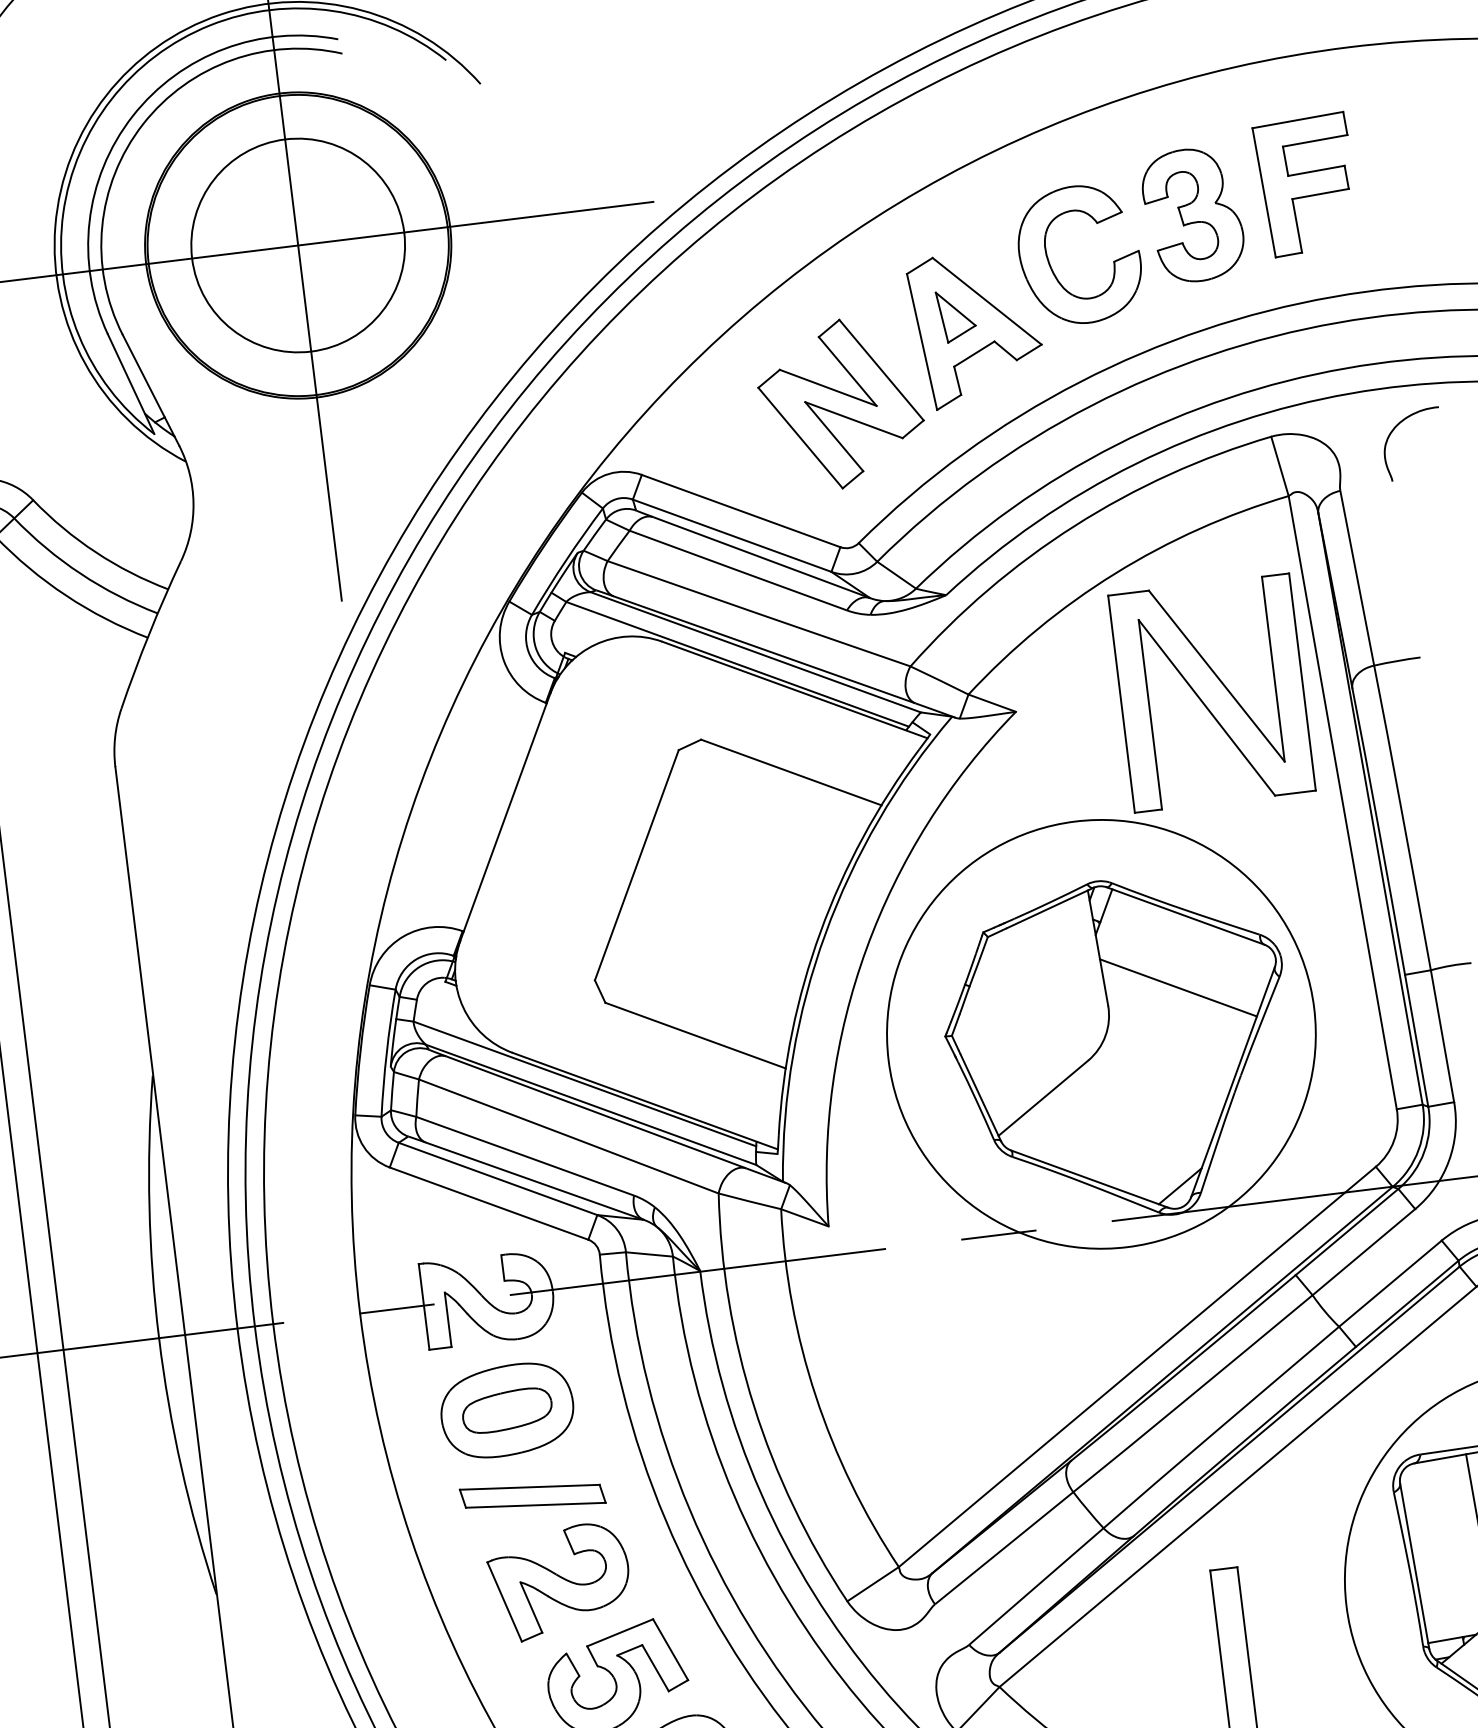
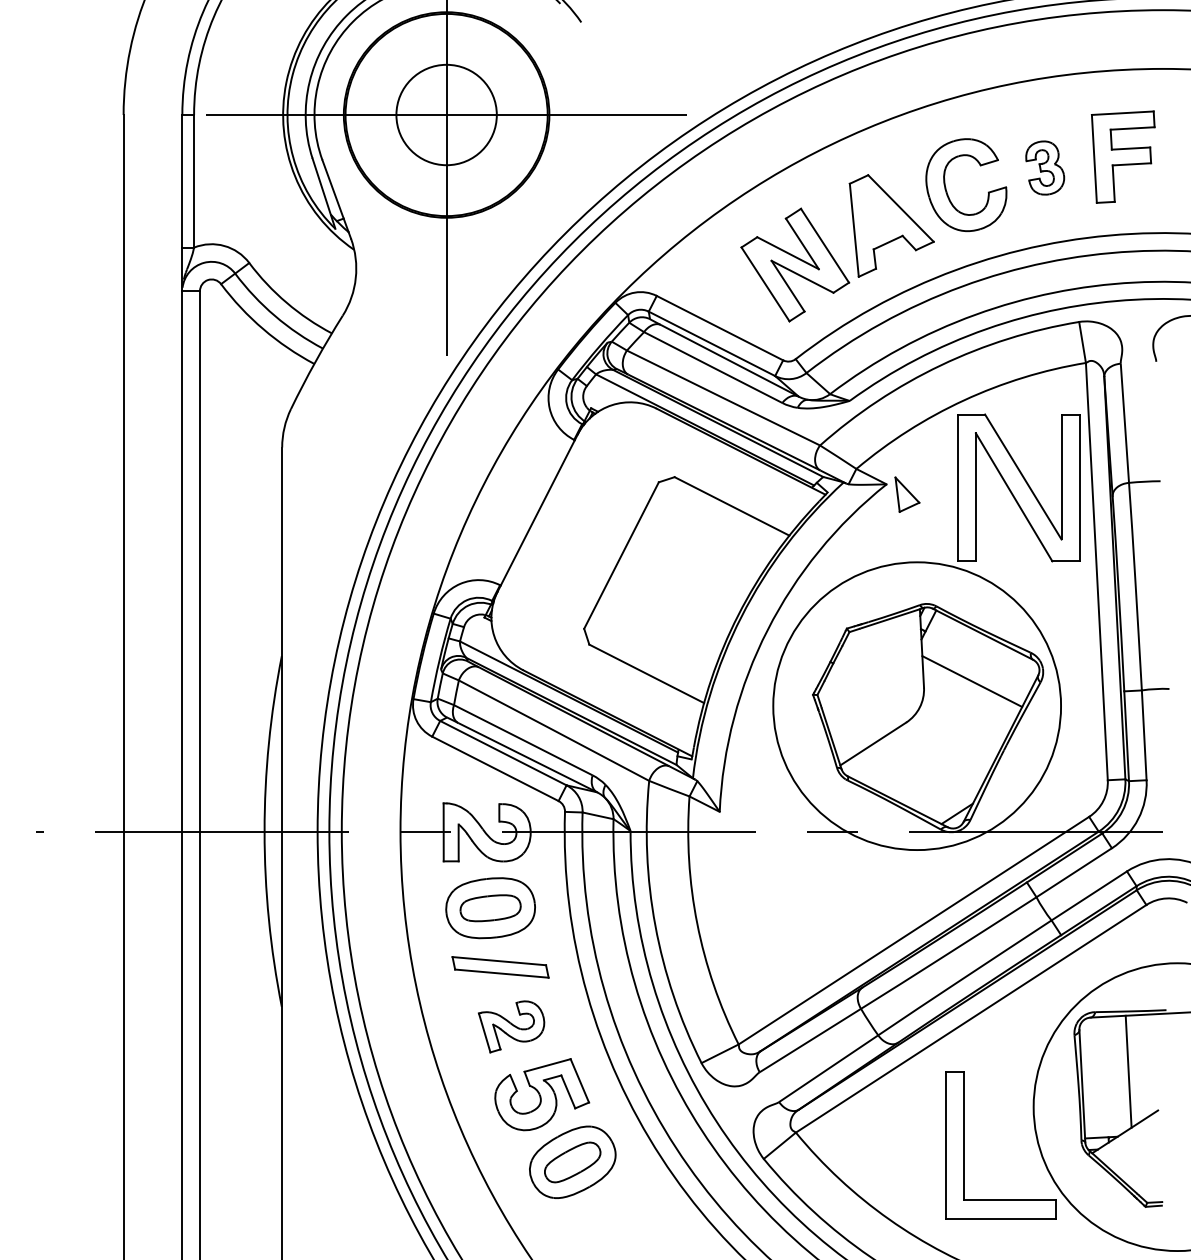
part: (1191, 214) -> (1044, 167), size x0.6
circle: (297, 244) -> (446, 114), size x0.7
part: (956, 315) -> (907, 494), moved
part: (559, 1581) -> (511, 1026), size x0.7

